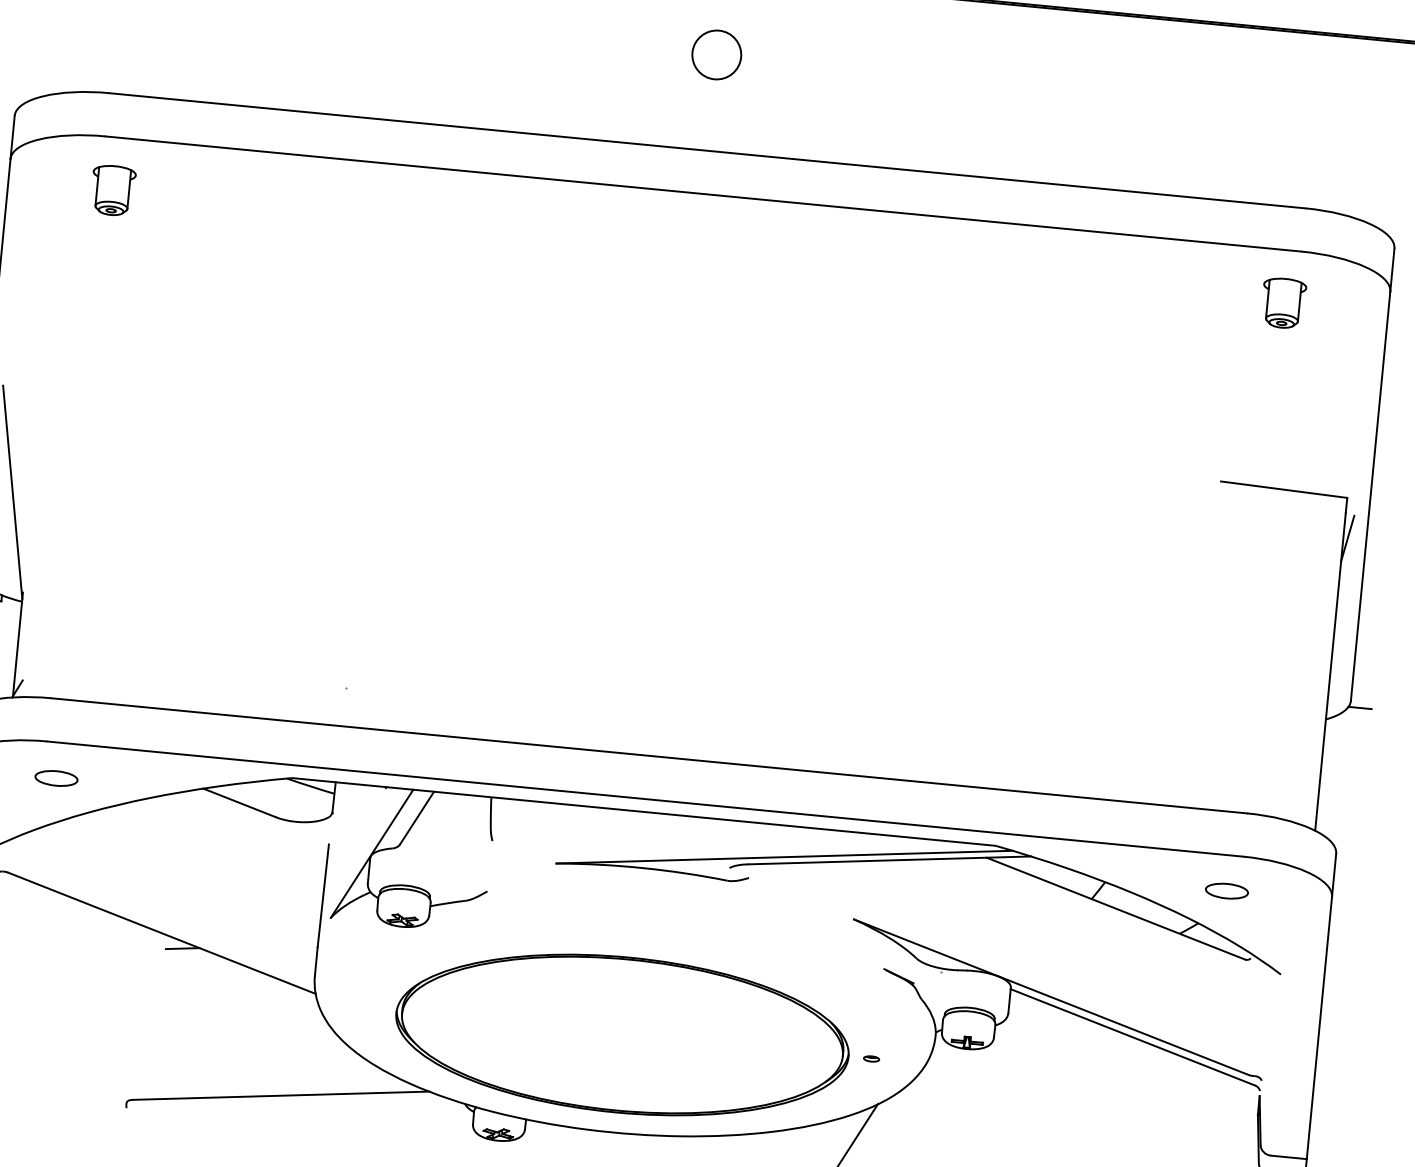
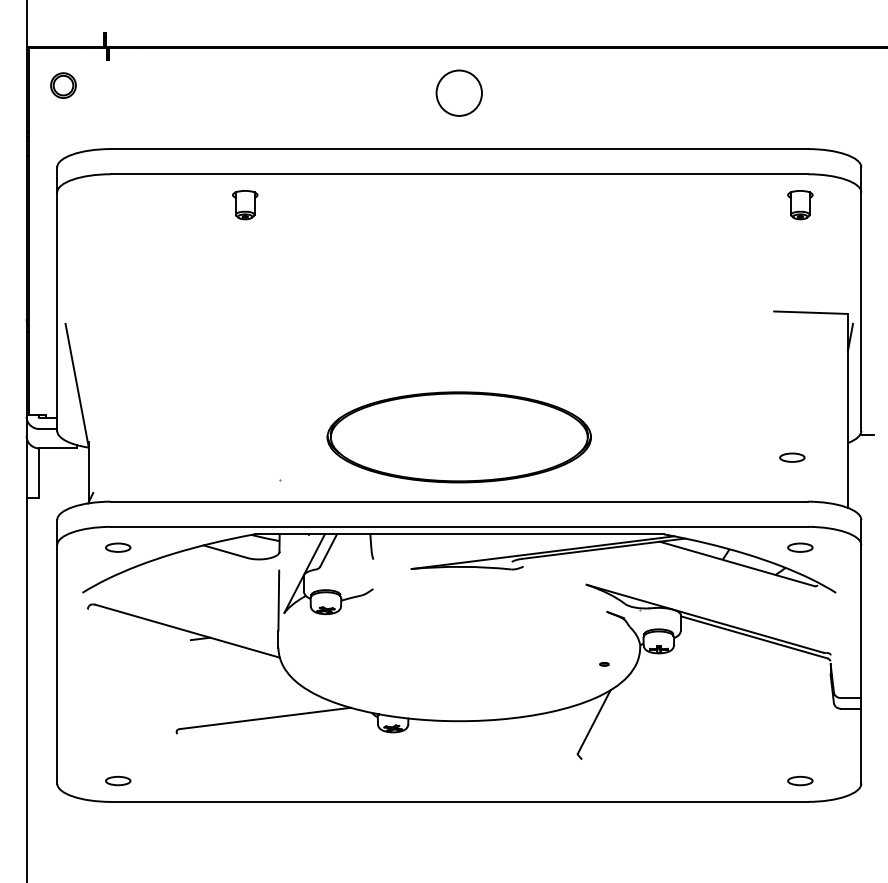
circle: (717, 55) -> (459, 93), size x1.6
part: (113, 191) -> (245, 205), moved
part: (1228, 735) -> (792, 457), added
part: (621, 1035) -> (458, 437), moved

